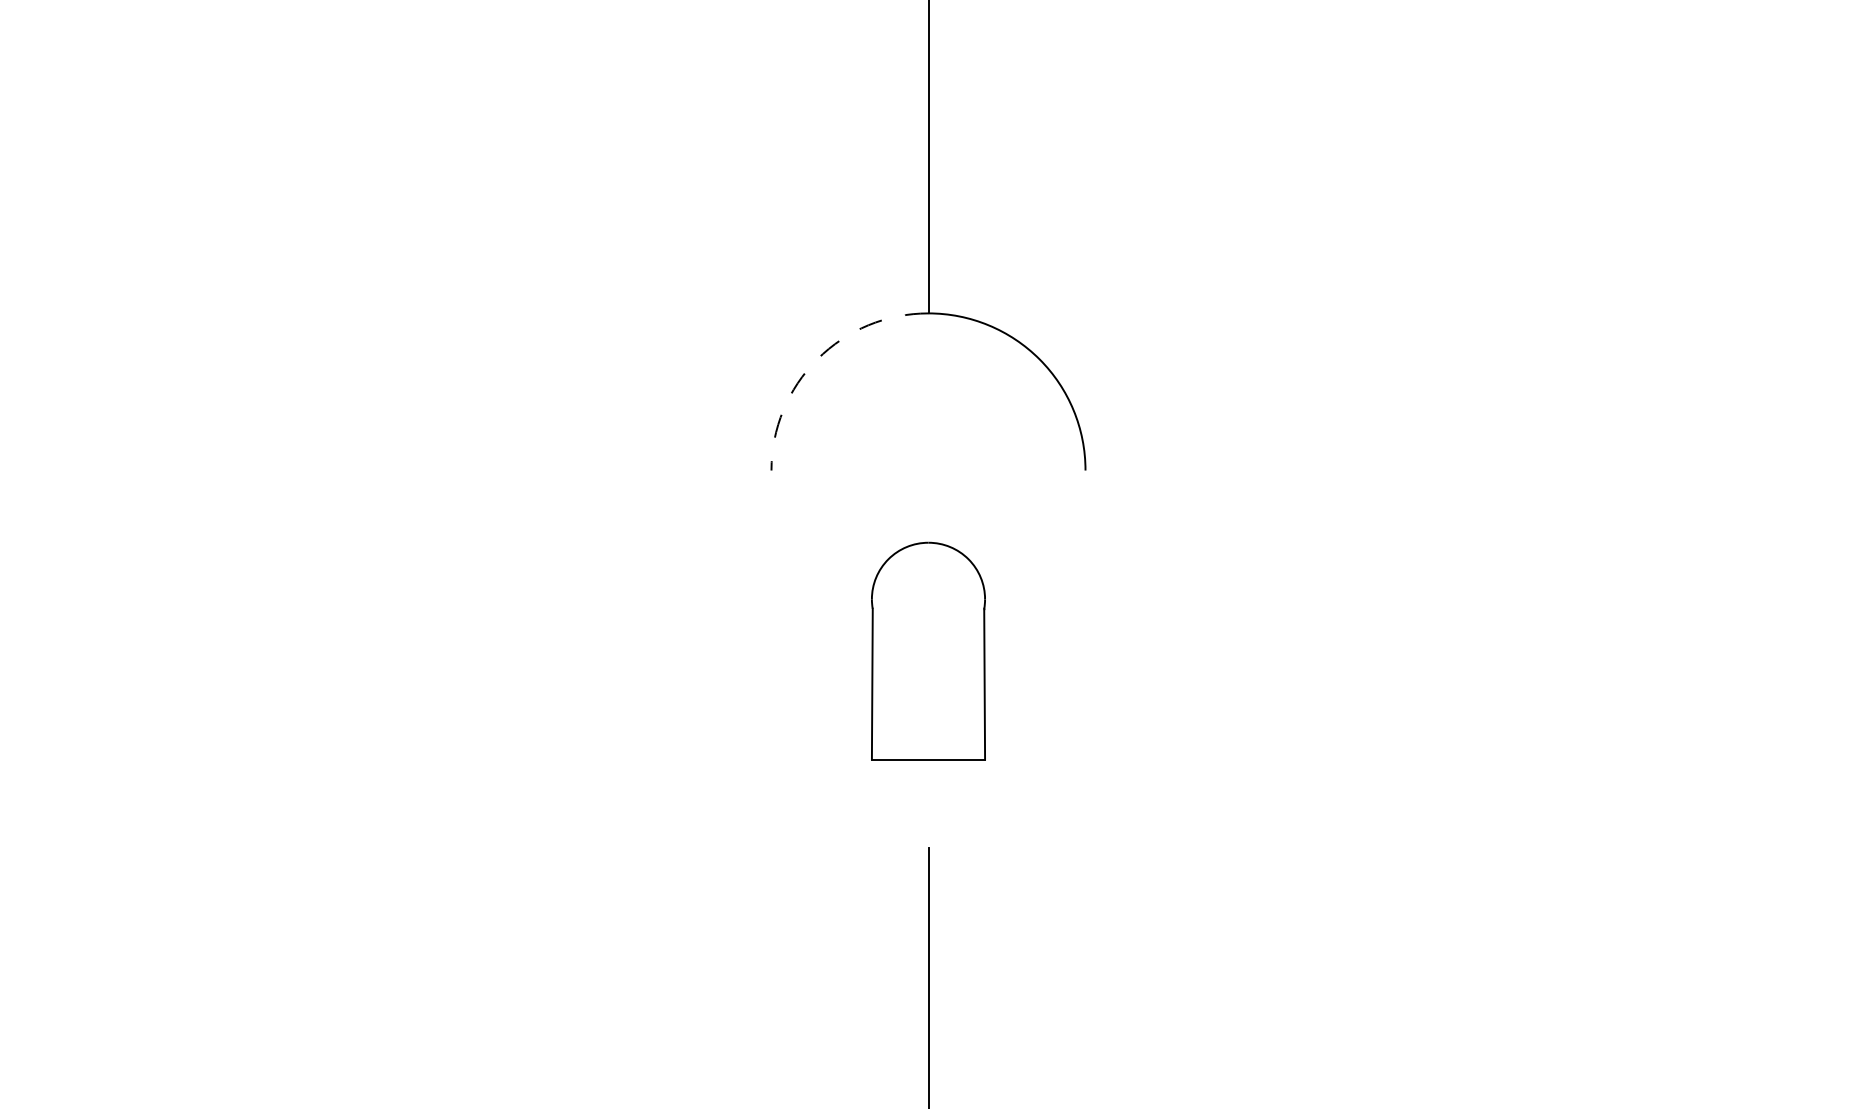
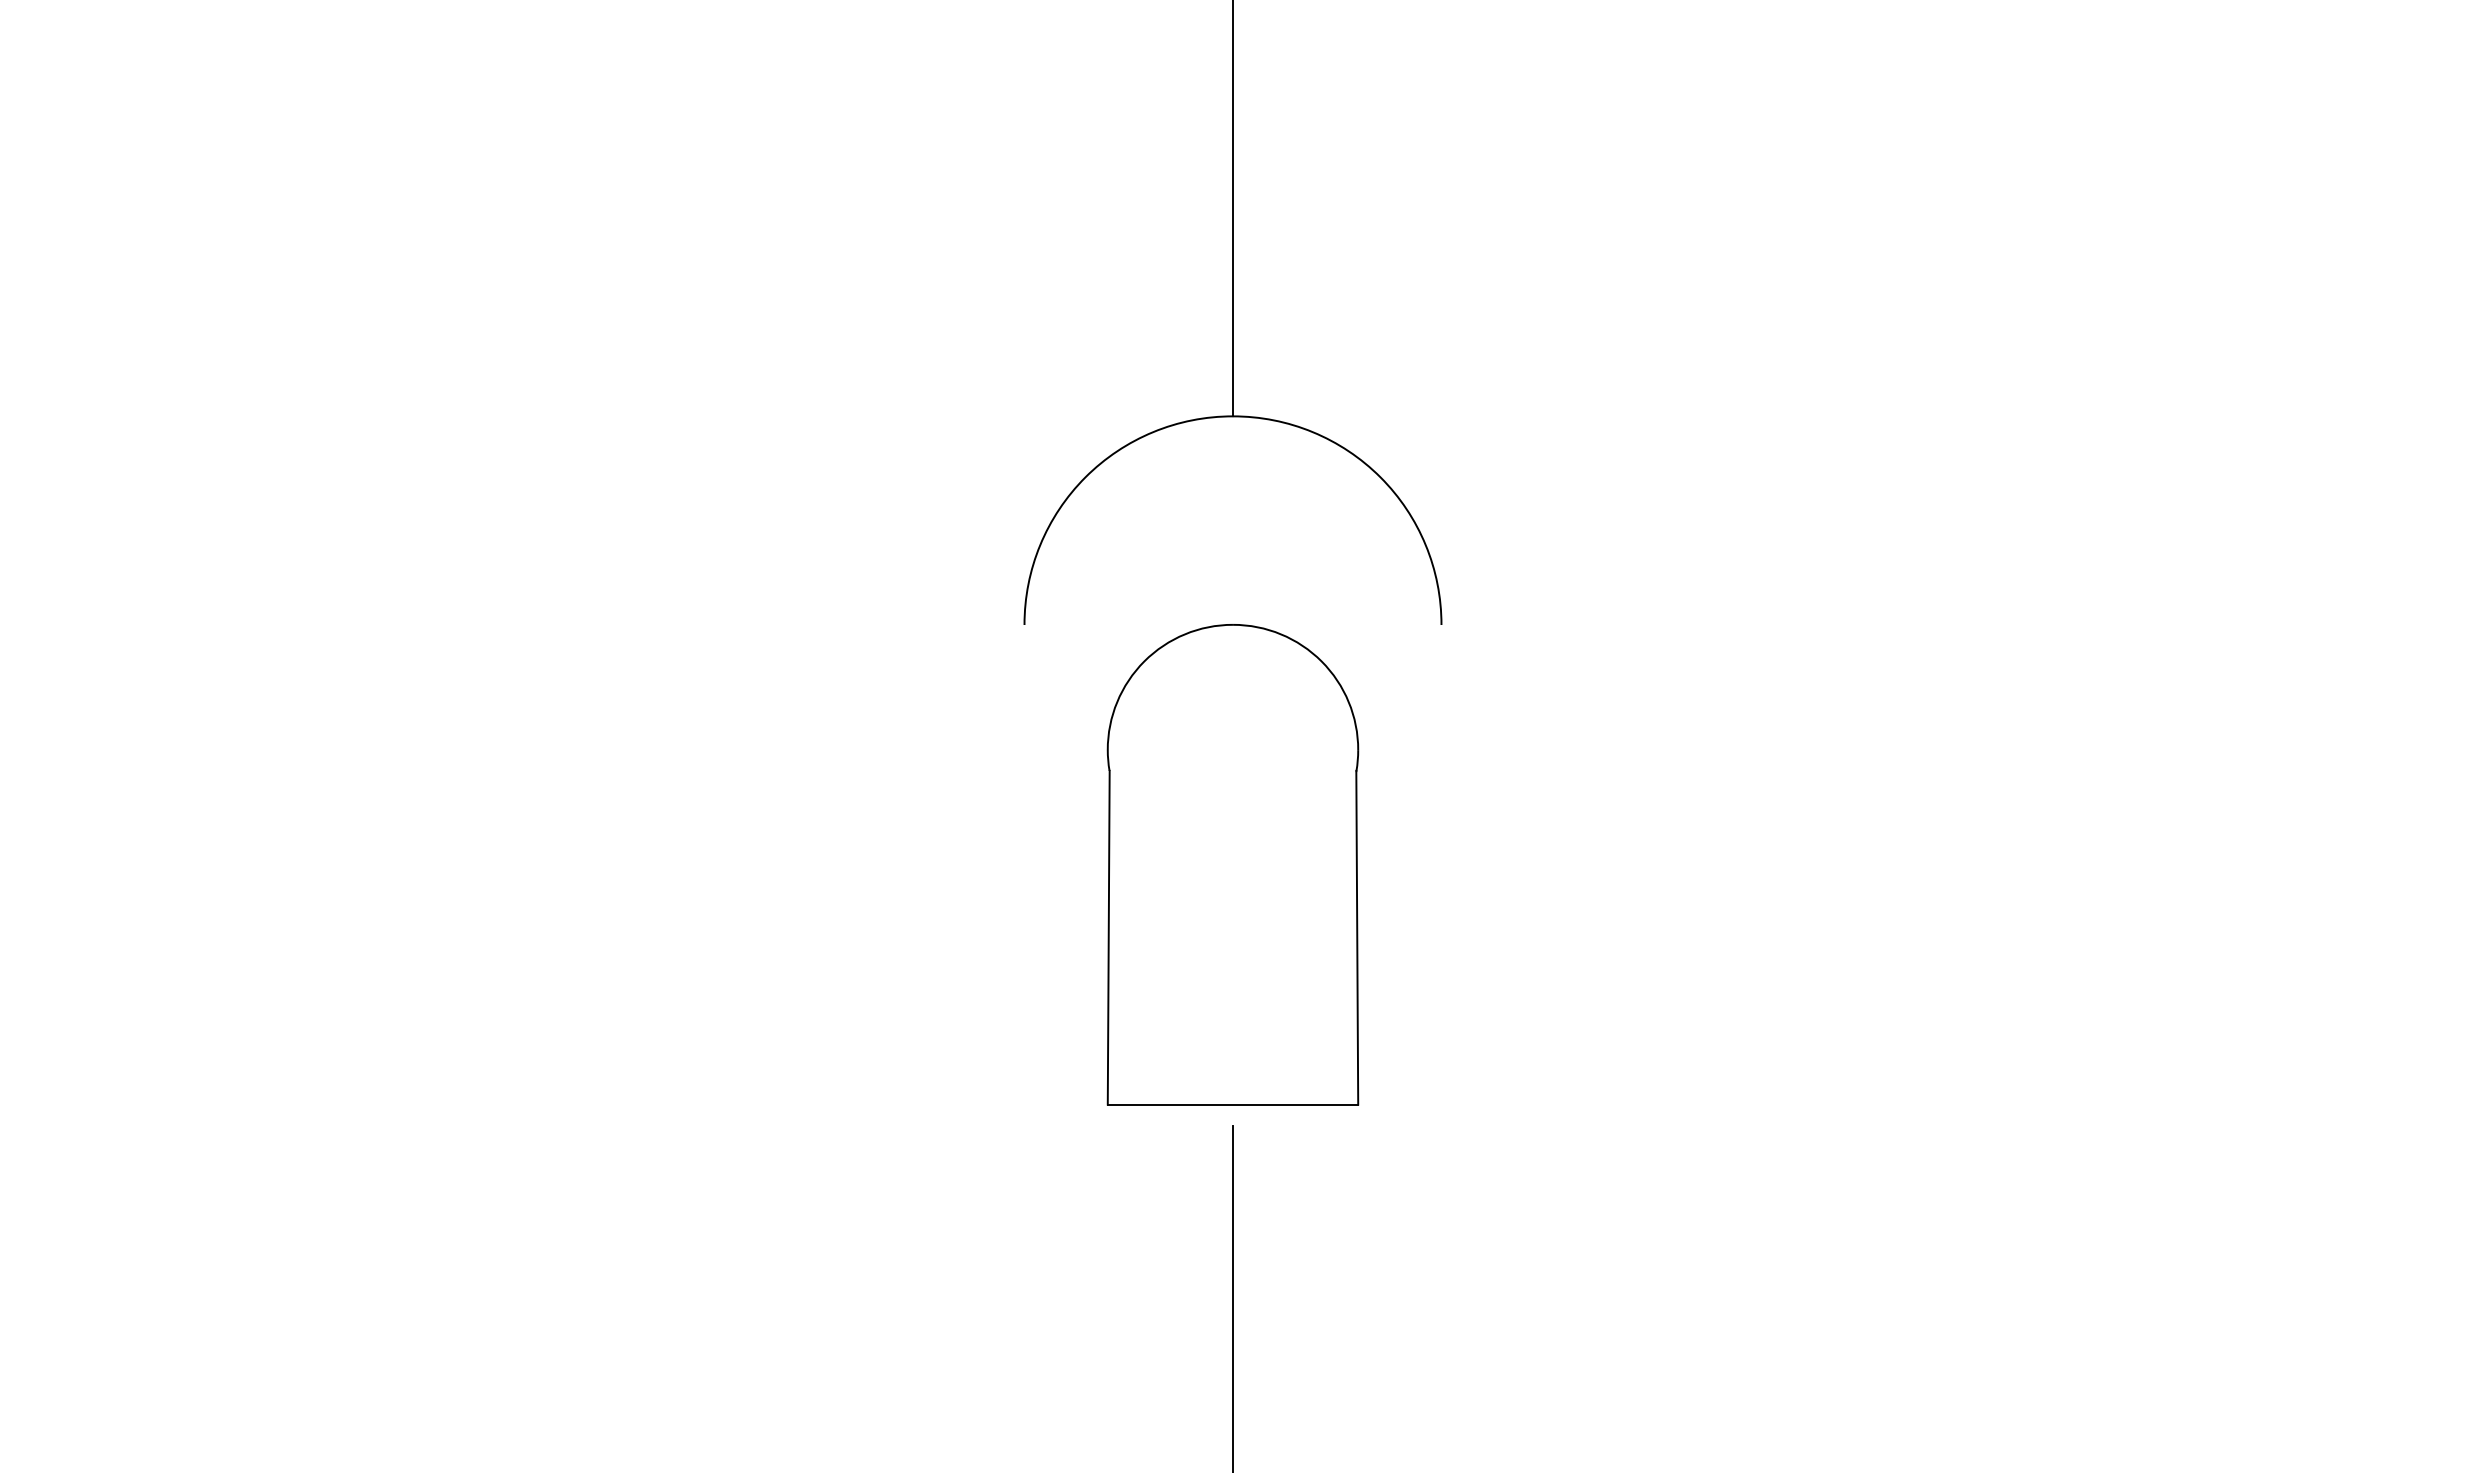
arc: (817, 359) -> (1085, 477), dashed -> solid
part: (928, 650) -> (1232, 864), size x1.67

